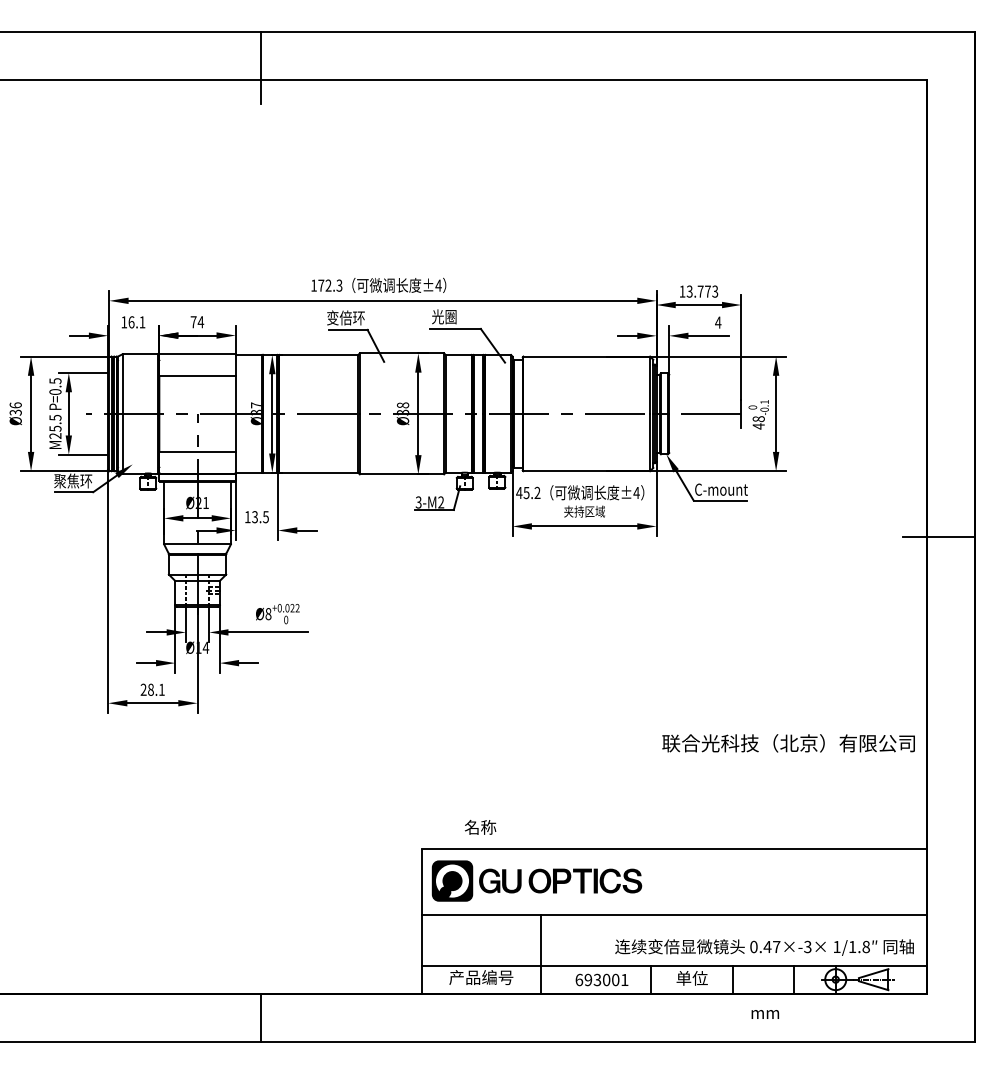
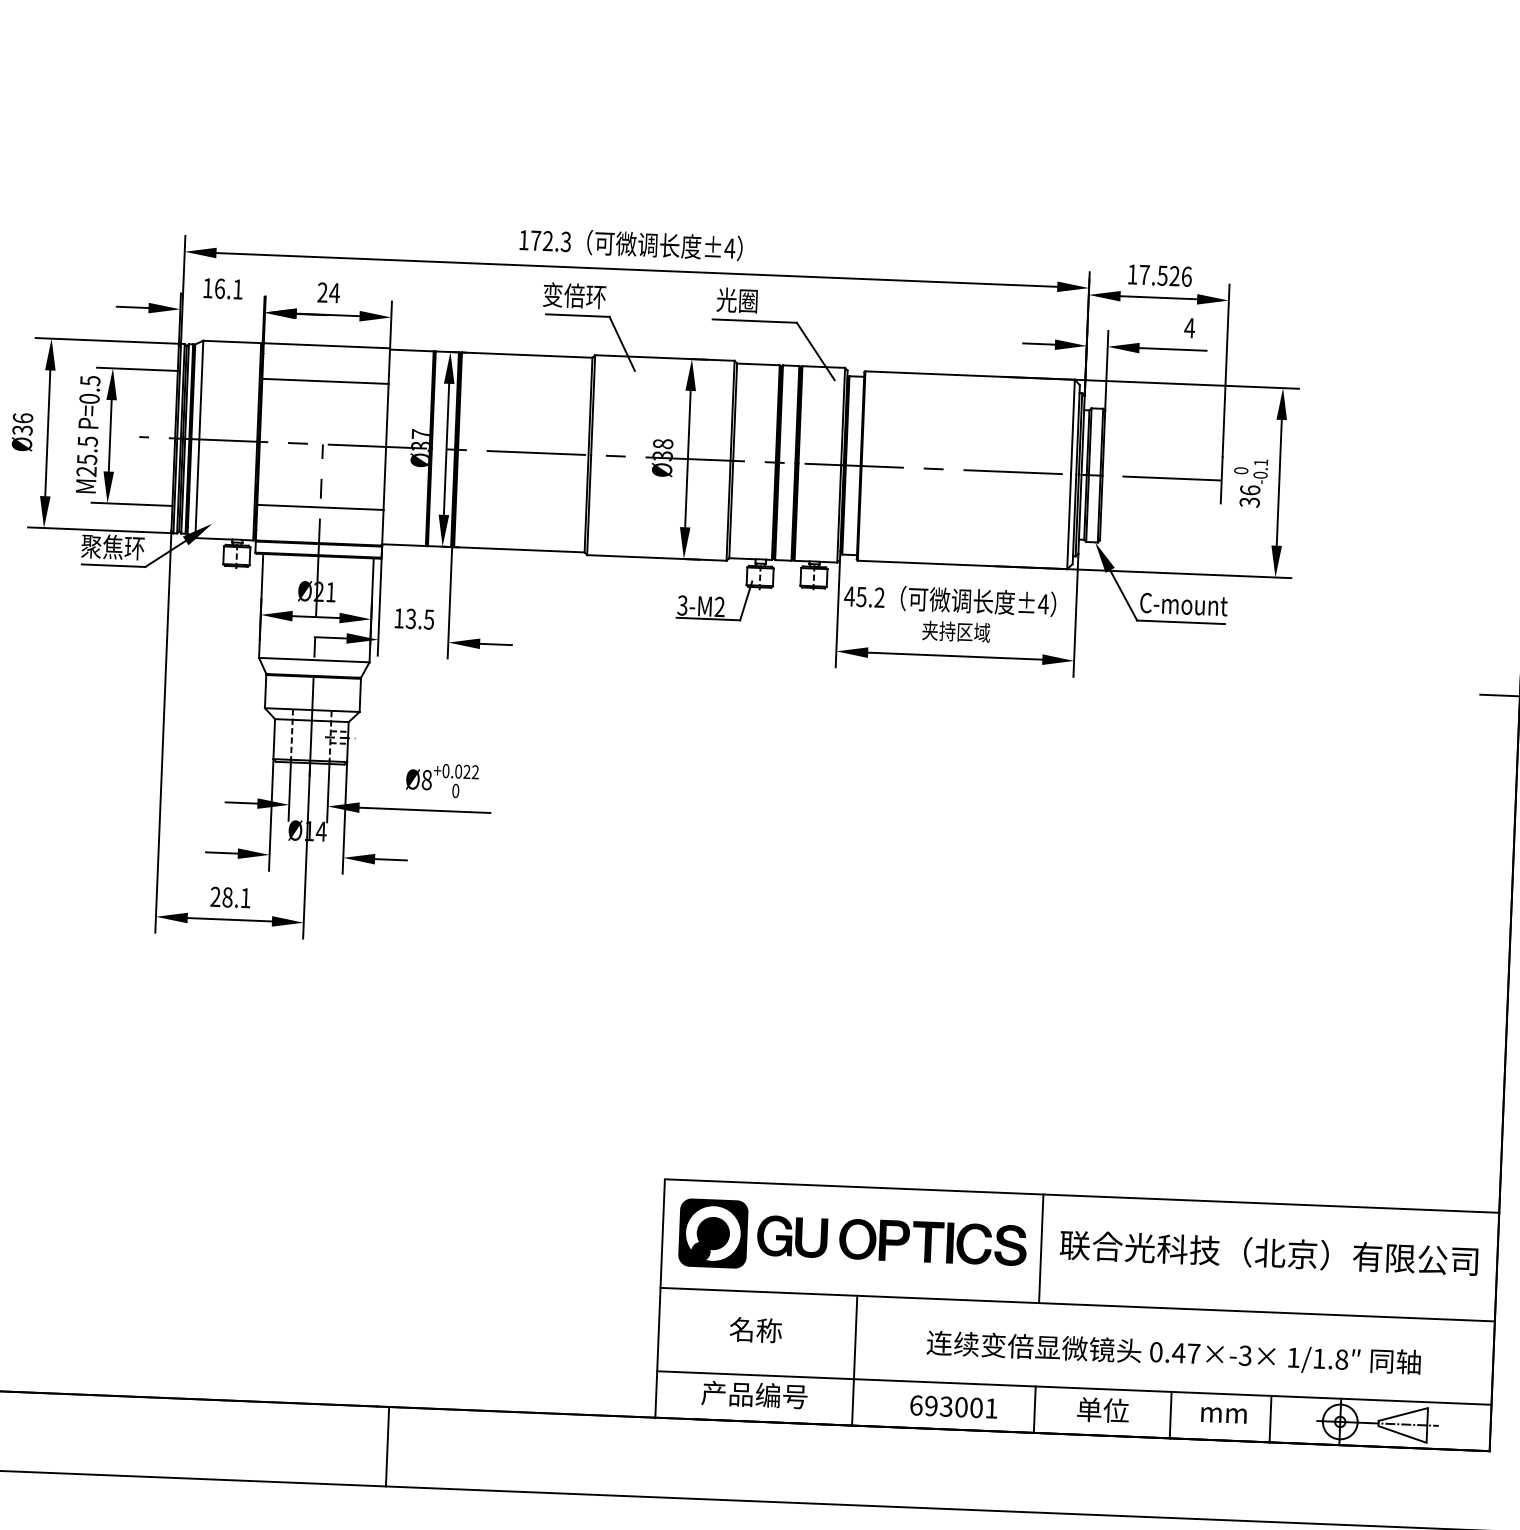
text: (702, 291) -> (1165, 275), 13.773 -> 17.526
text: (193, 322) -> (322, 293), 74 -> 24
text: (758, 422) -> (1249, 495), 48 -> 36
text: (788, 743) -> (1268, 1253), moved
text: (480, 827) -> (755, 1330), moved
line: (650, 881) -> (1040, 1247), added
text: (764, 947) -> (1173, 1353), moved
text: (765, 1014) -> (1224, 1415), moved

